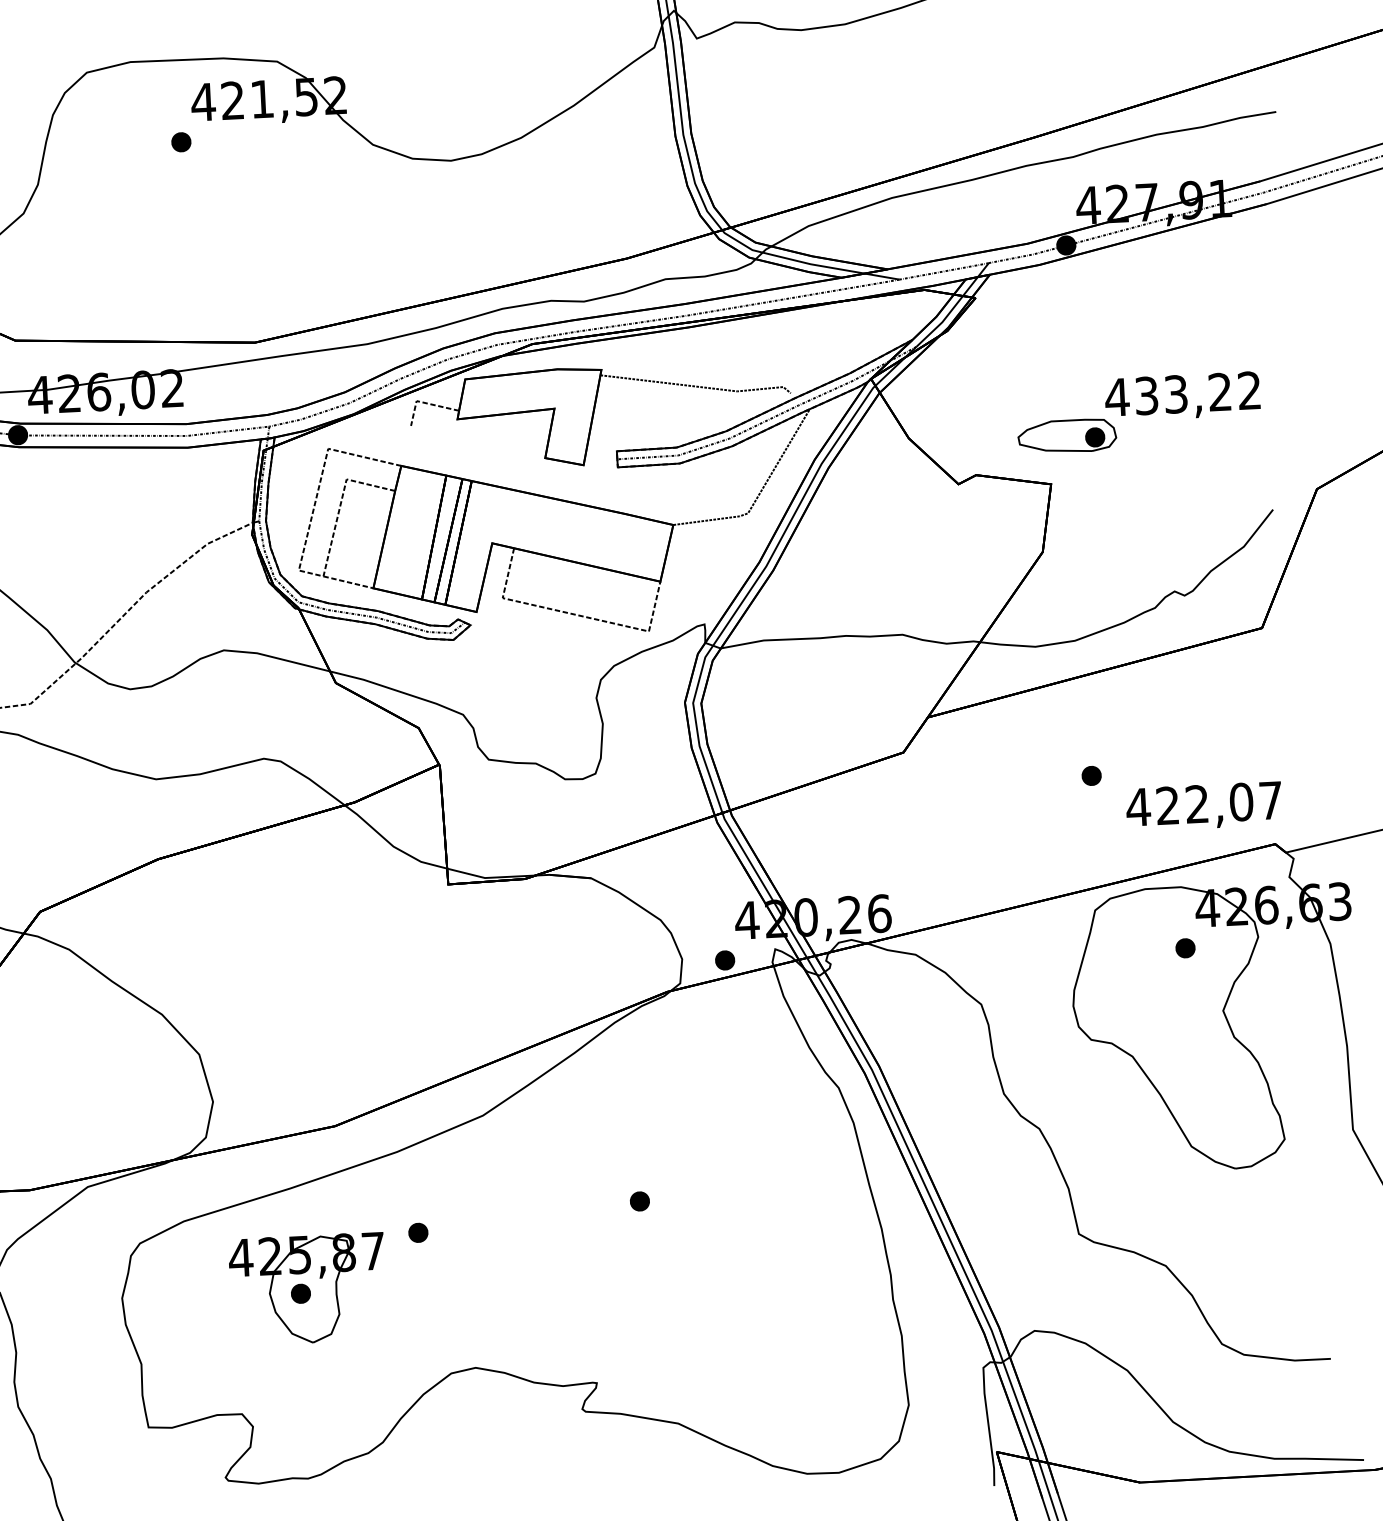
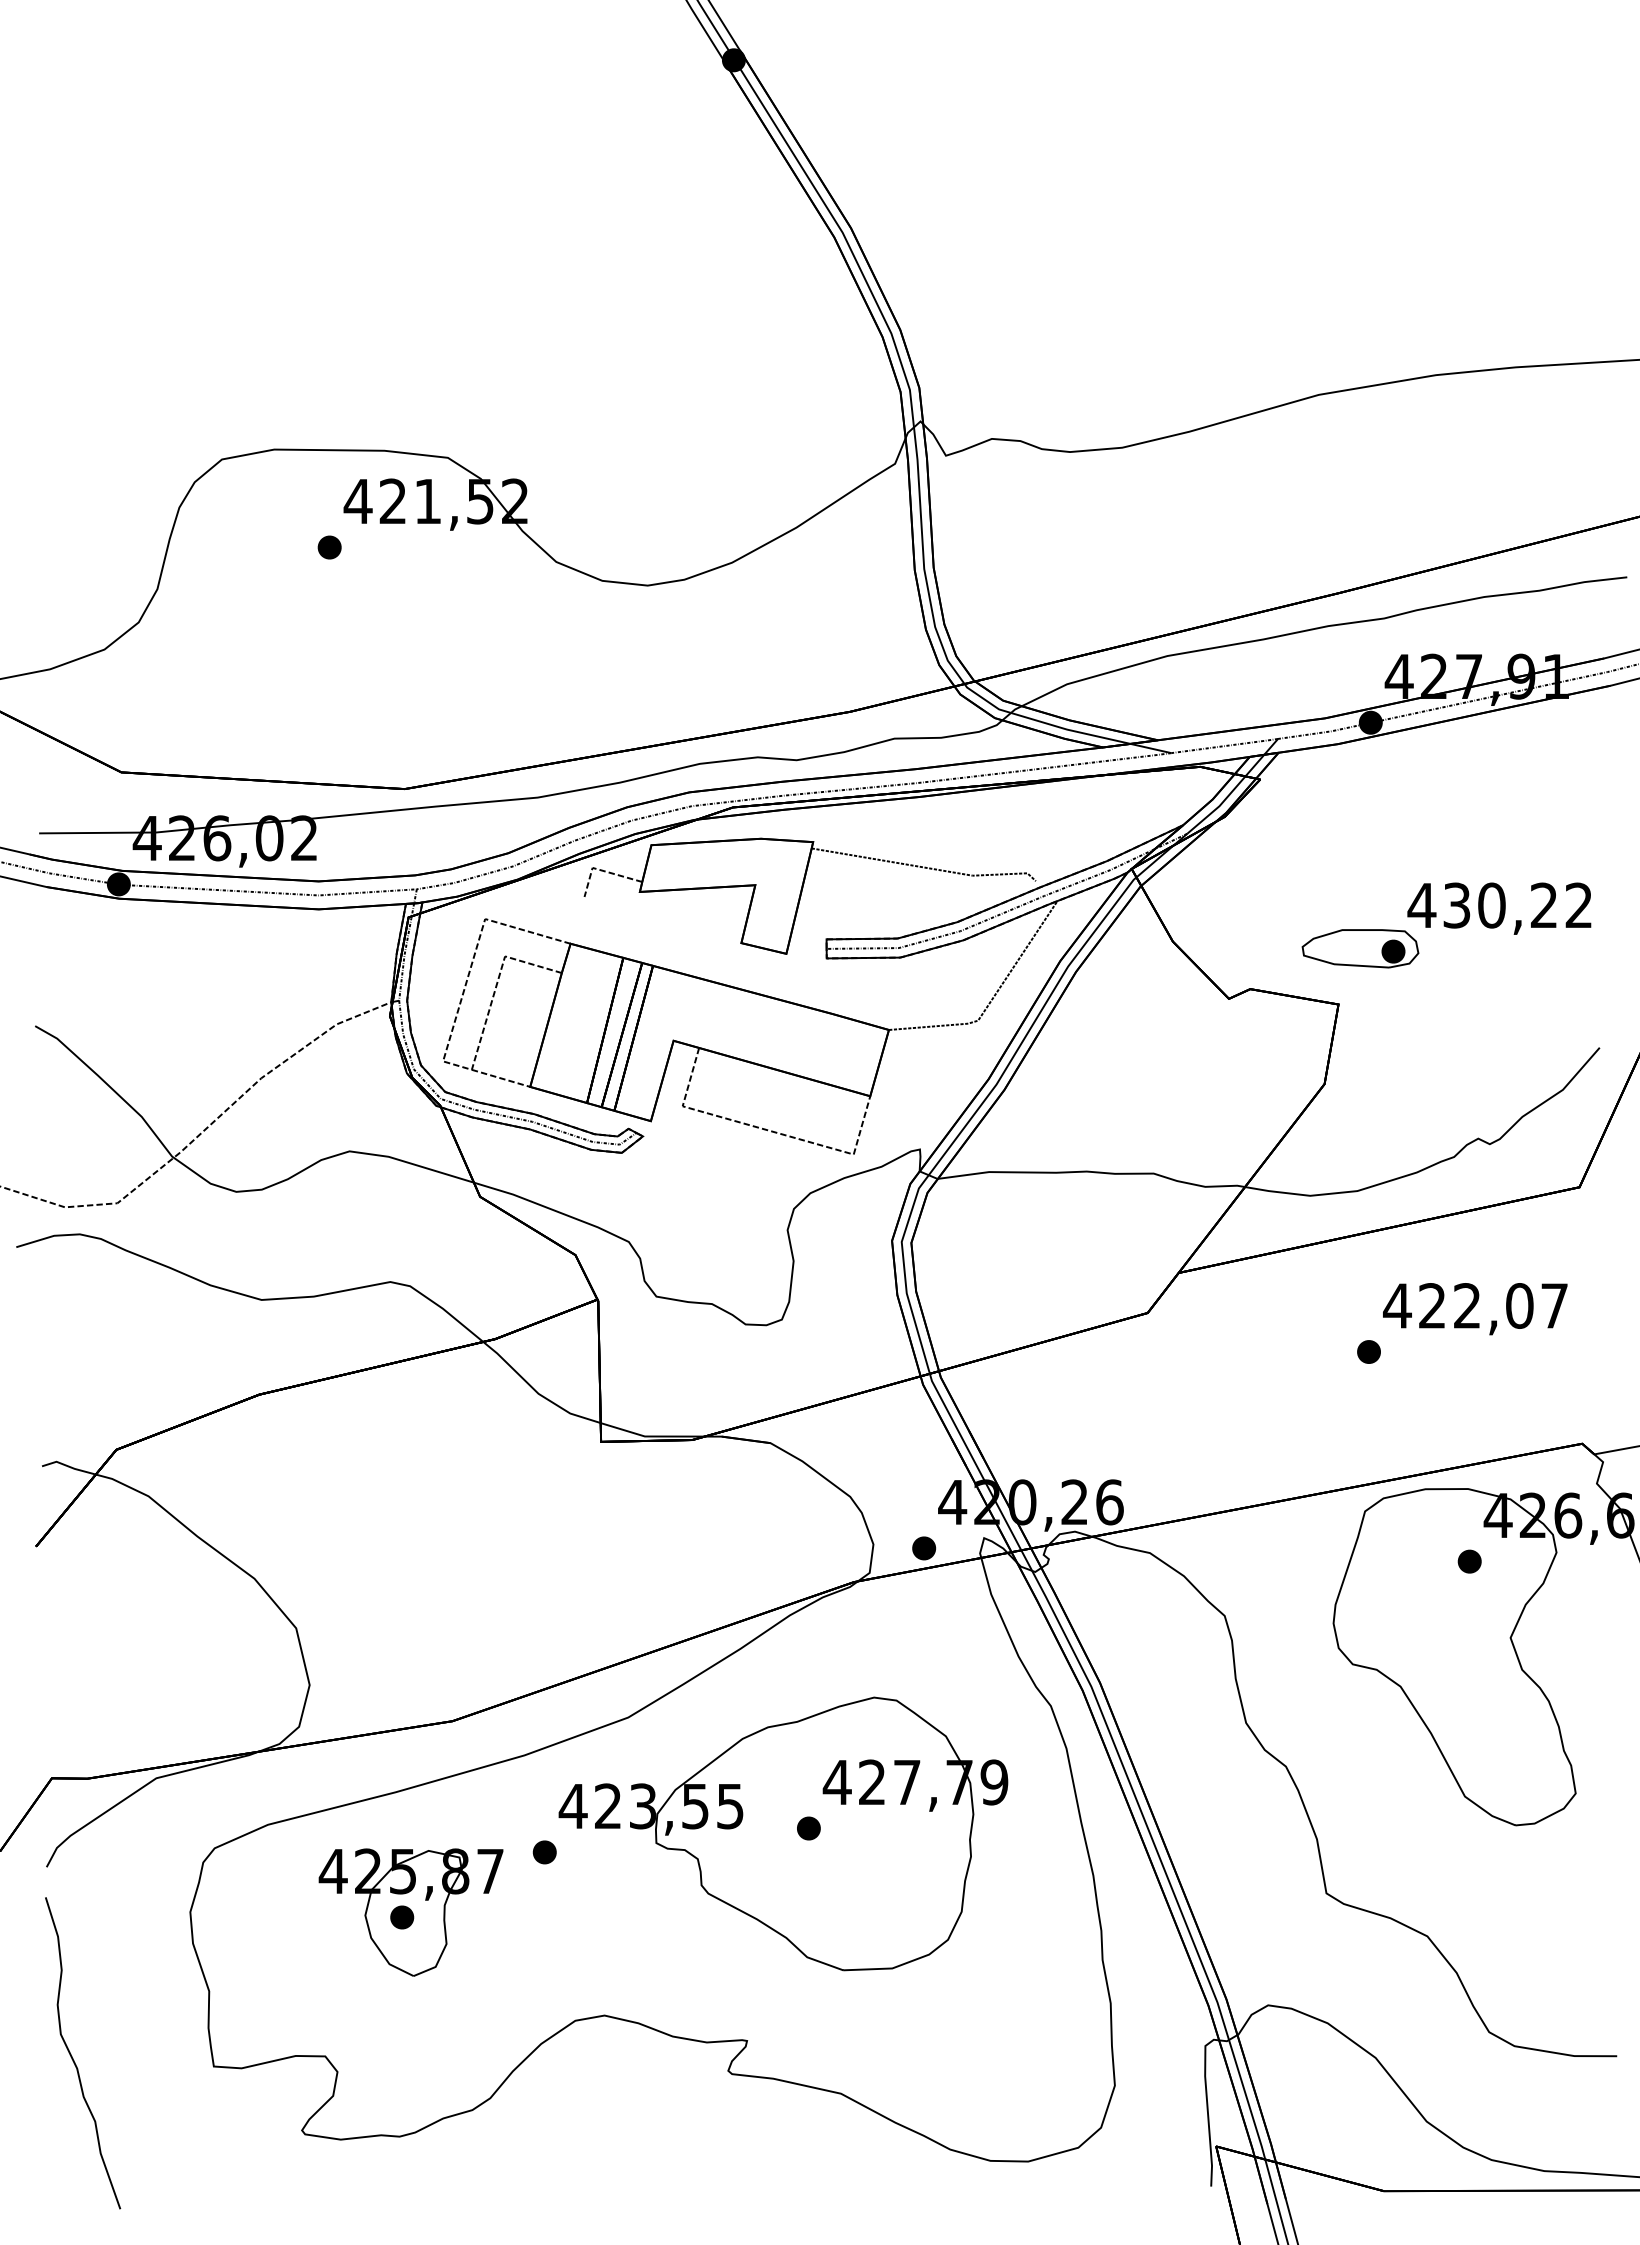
text: (1175, 394) -> (1491, 905), 433,22 -> 430,22
text: (1204, 806) -> (1475, 1309), moved
part: (618, 1206) -> (783, 1833), added

